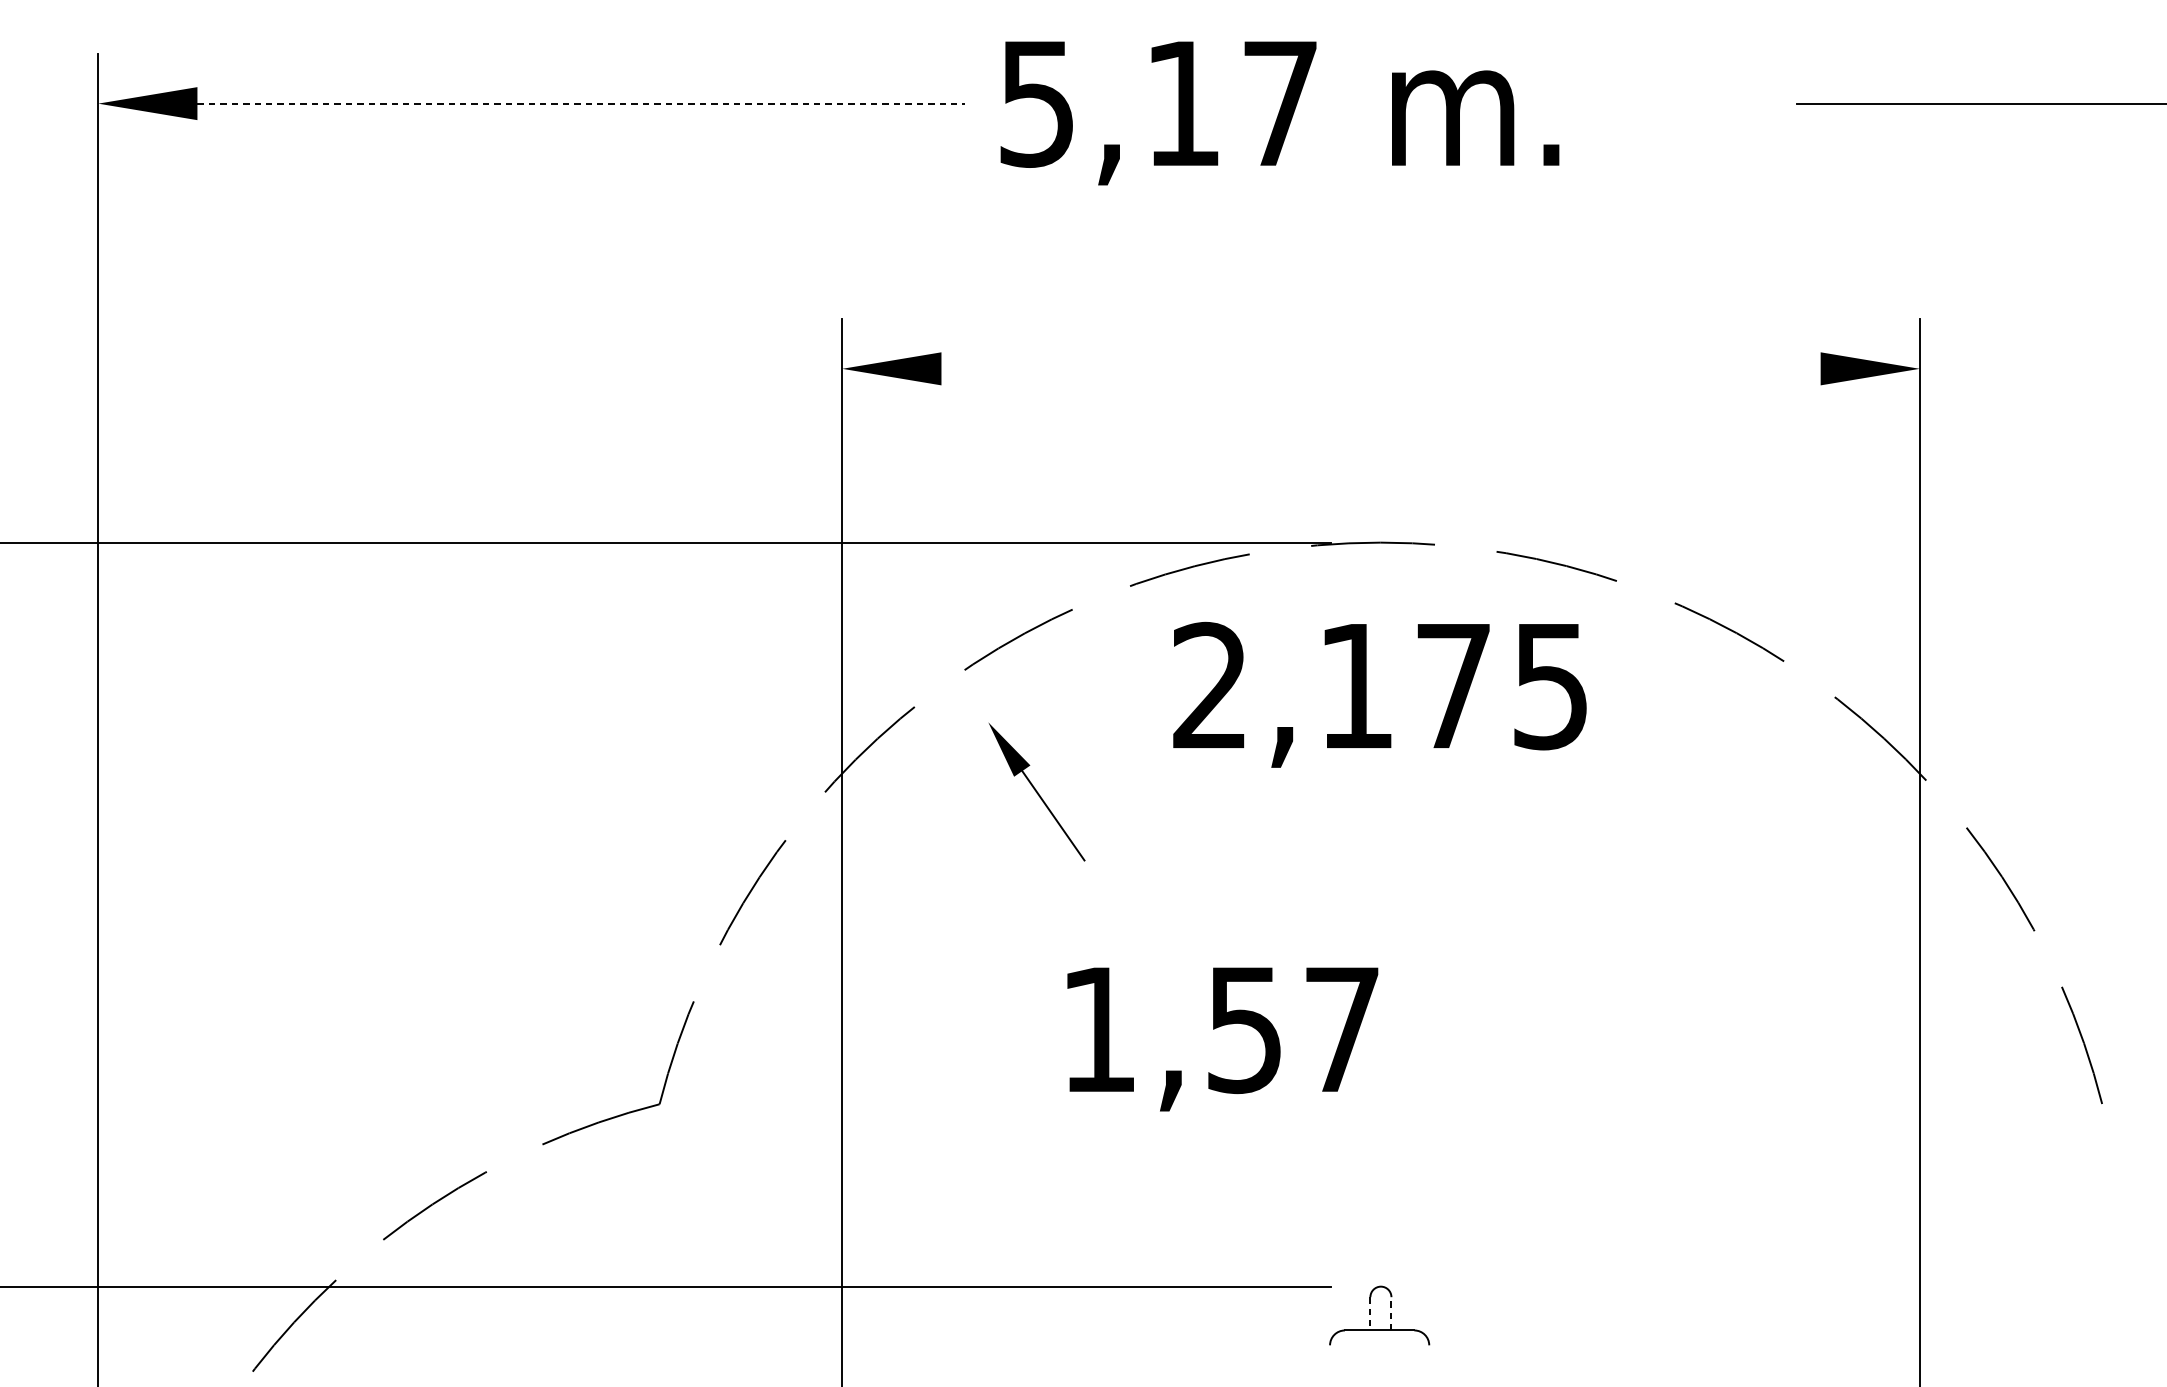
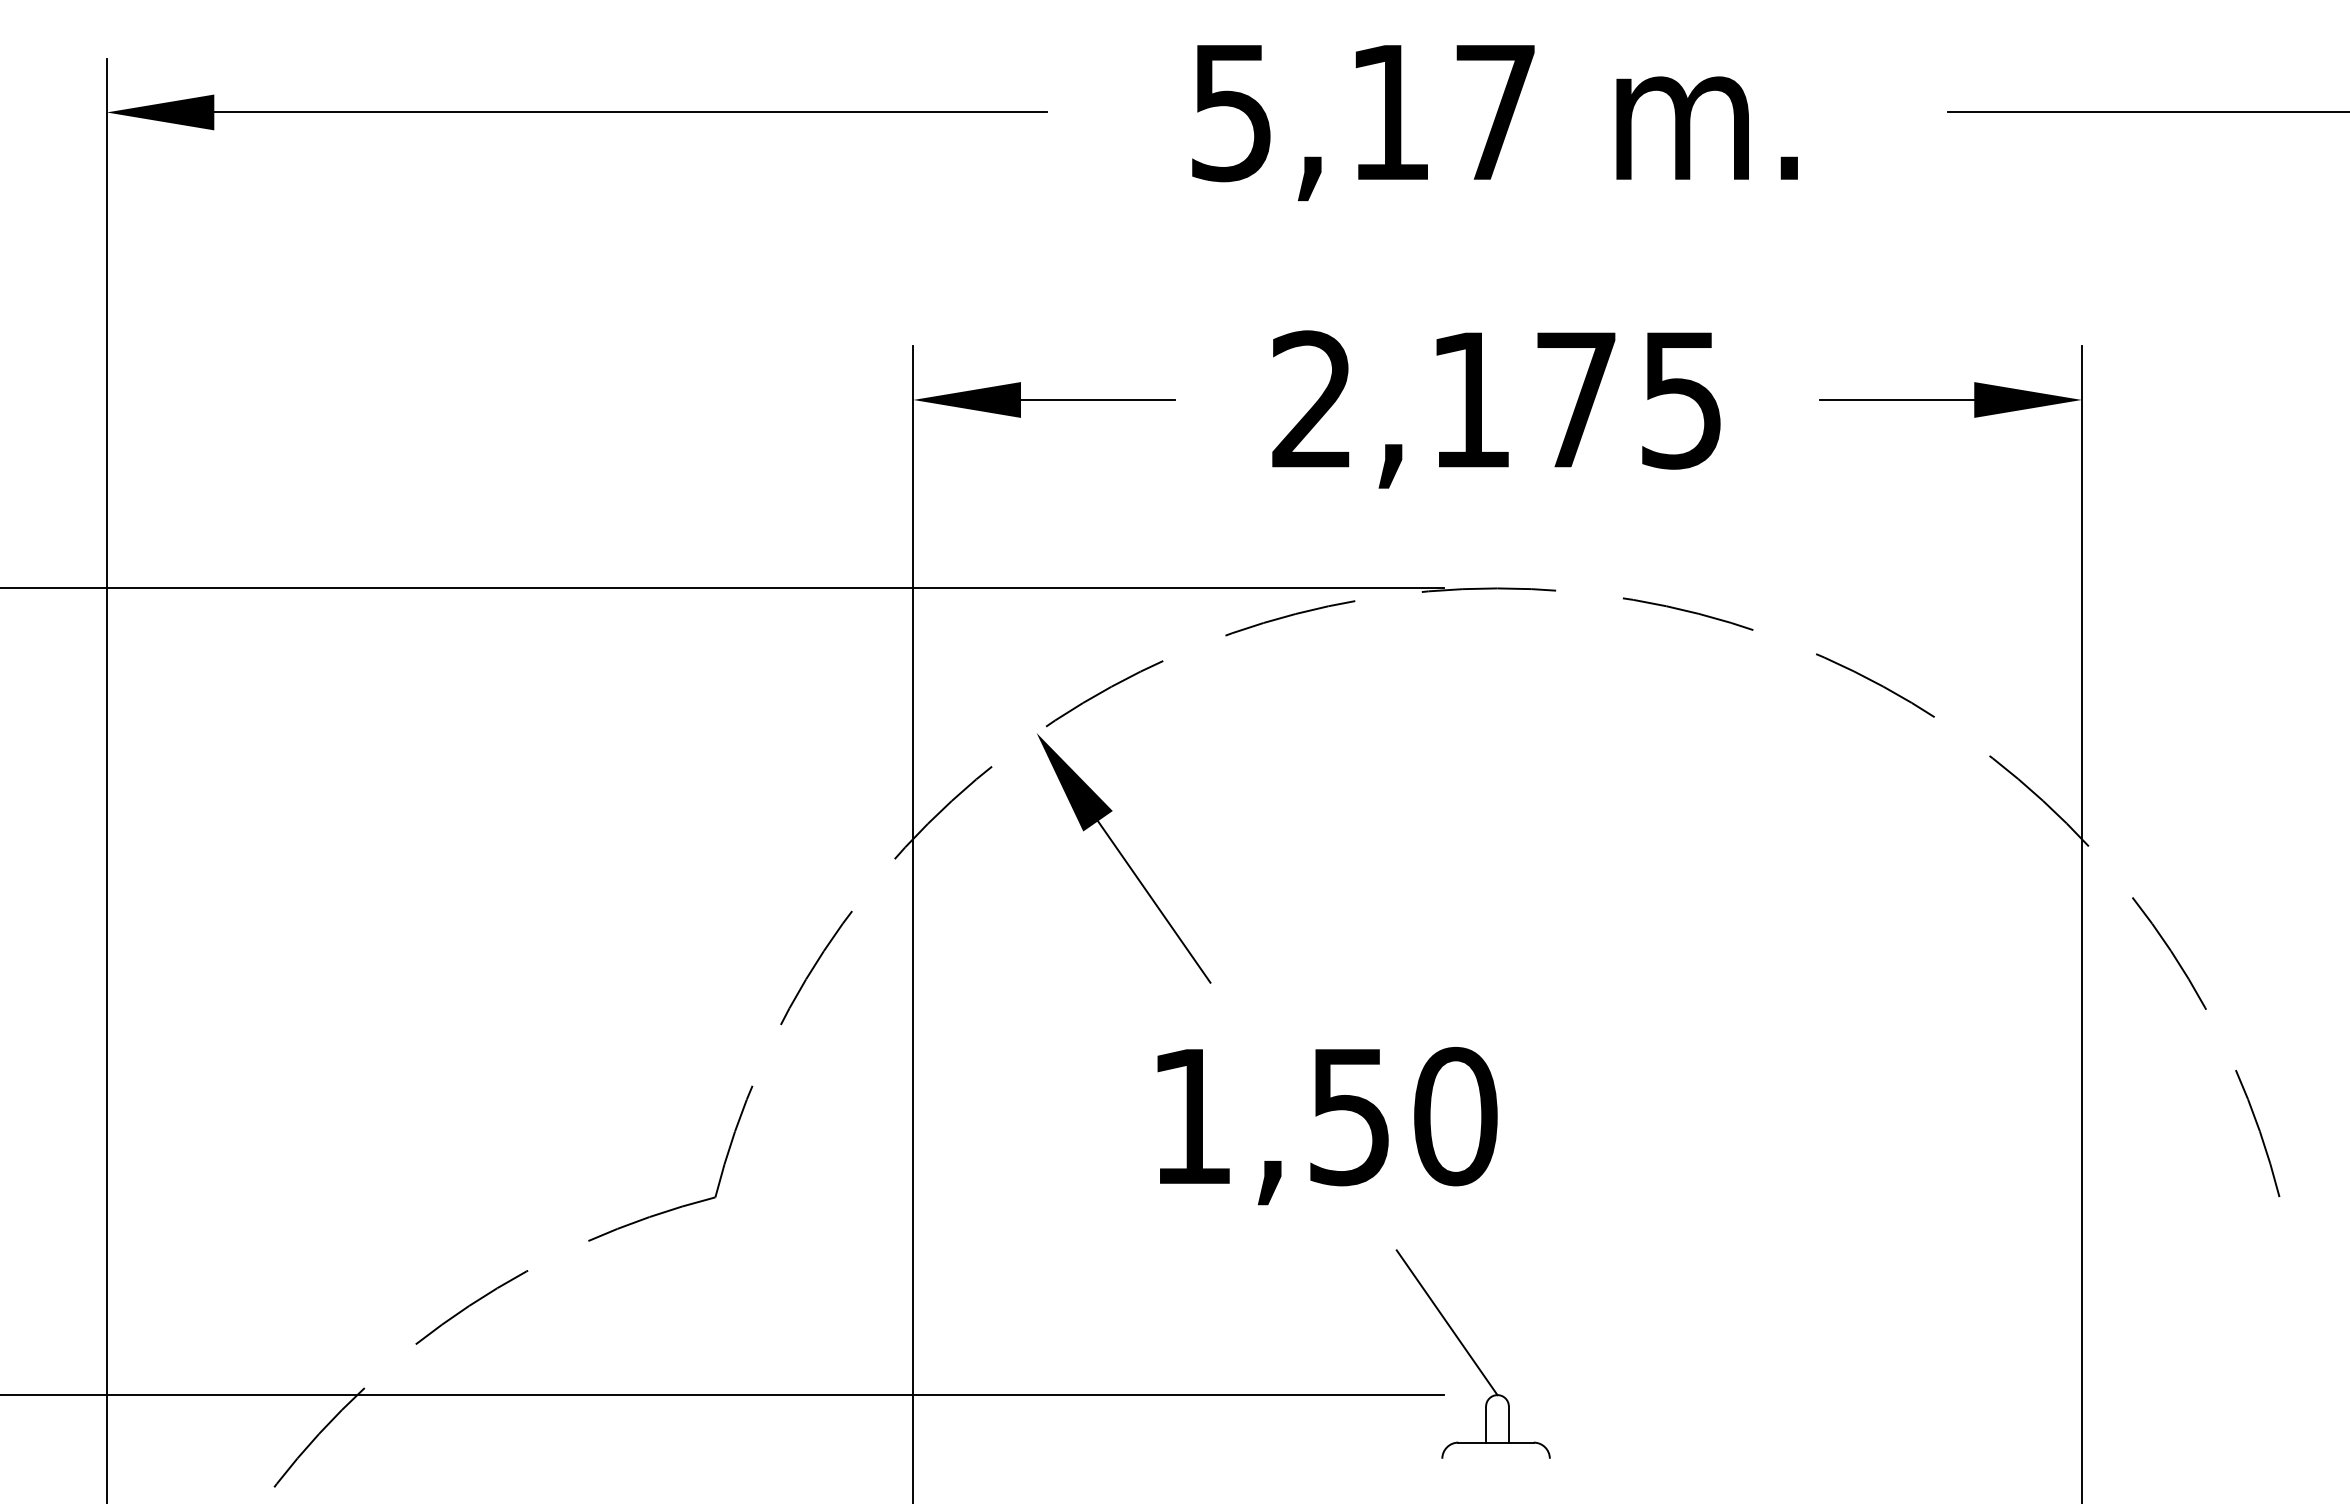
line: (582, 103) -> (631, 112), dashed -> solid
text: (1279, 113) -> (1494, 123), moved
line: (1012, 368) -> (1097, 399), added
line: (1749, 368) -> (1897, 399), added
text: (1380, 694) -> (1496, 409), moved
part: (1036, 791) -> (1124, 858), size x1.67
text: (1342, 1029) -> (1455, 1116), 1,57 -> 1,50
line: (1333, 1219) -> (1446, 1322), added
line: (1391, 1313) -> (1508, 1424), dashed -> solid
line: (1370, 1314) -> (1486, 1425), dashed -> solid

